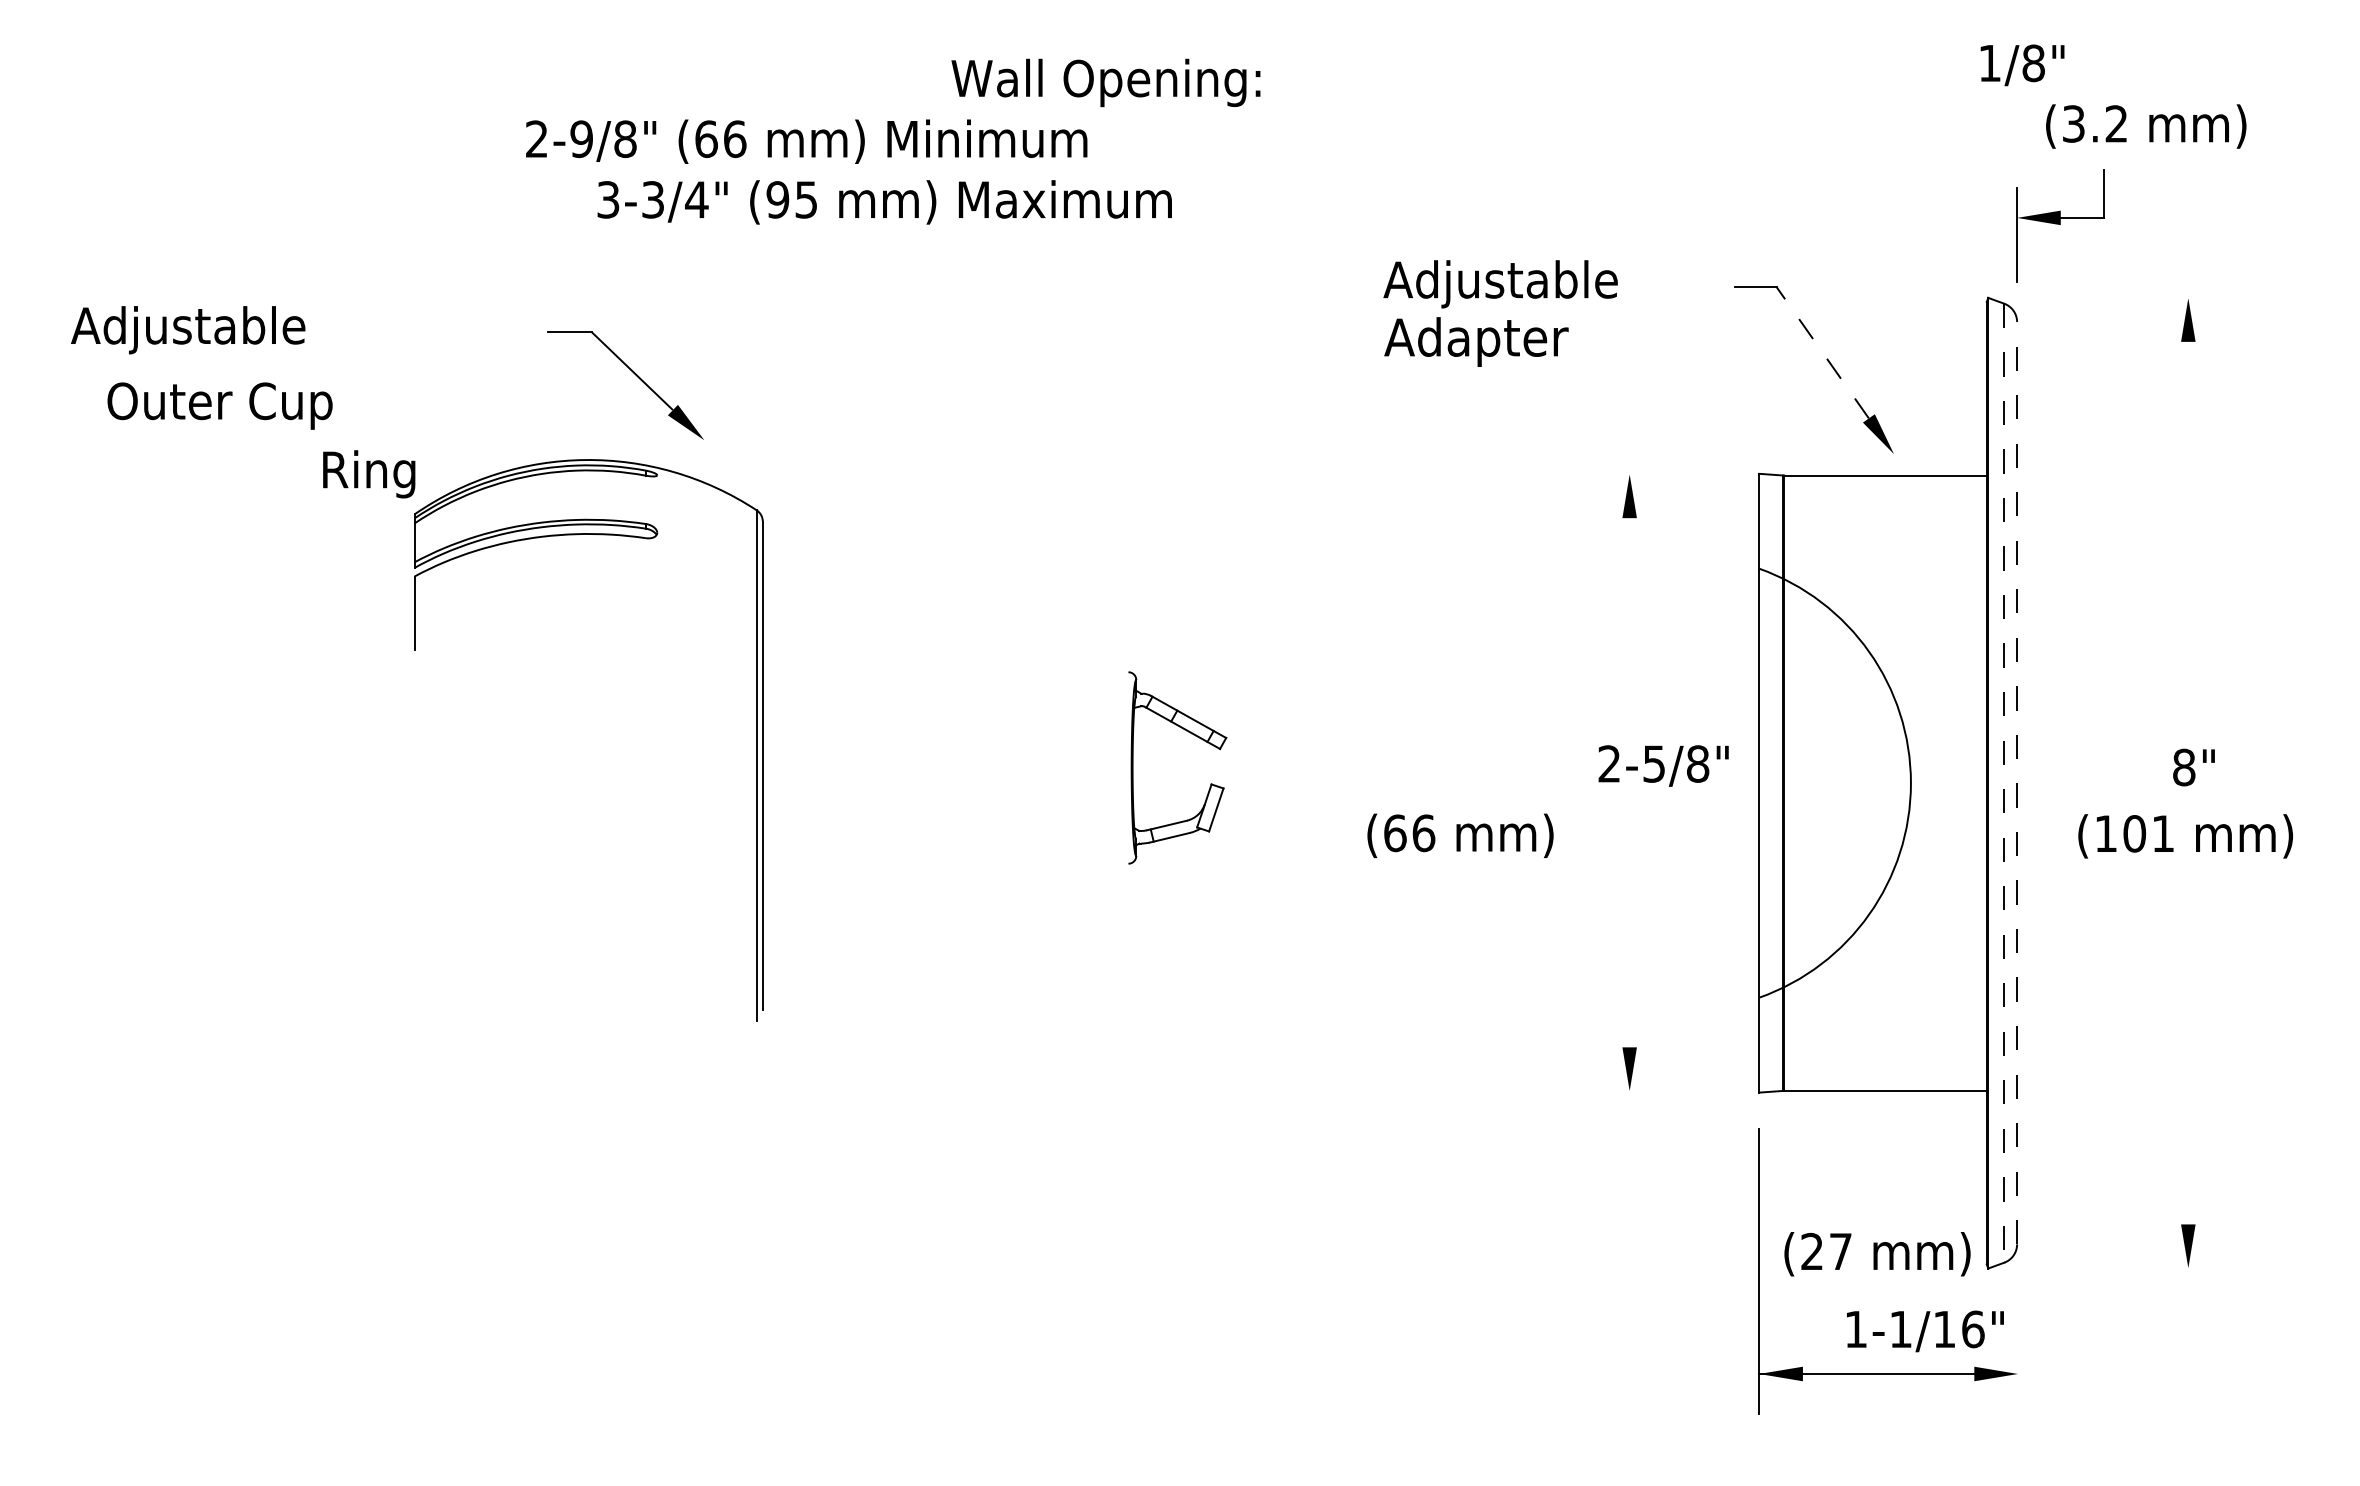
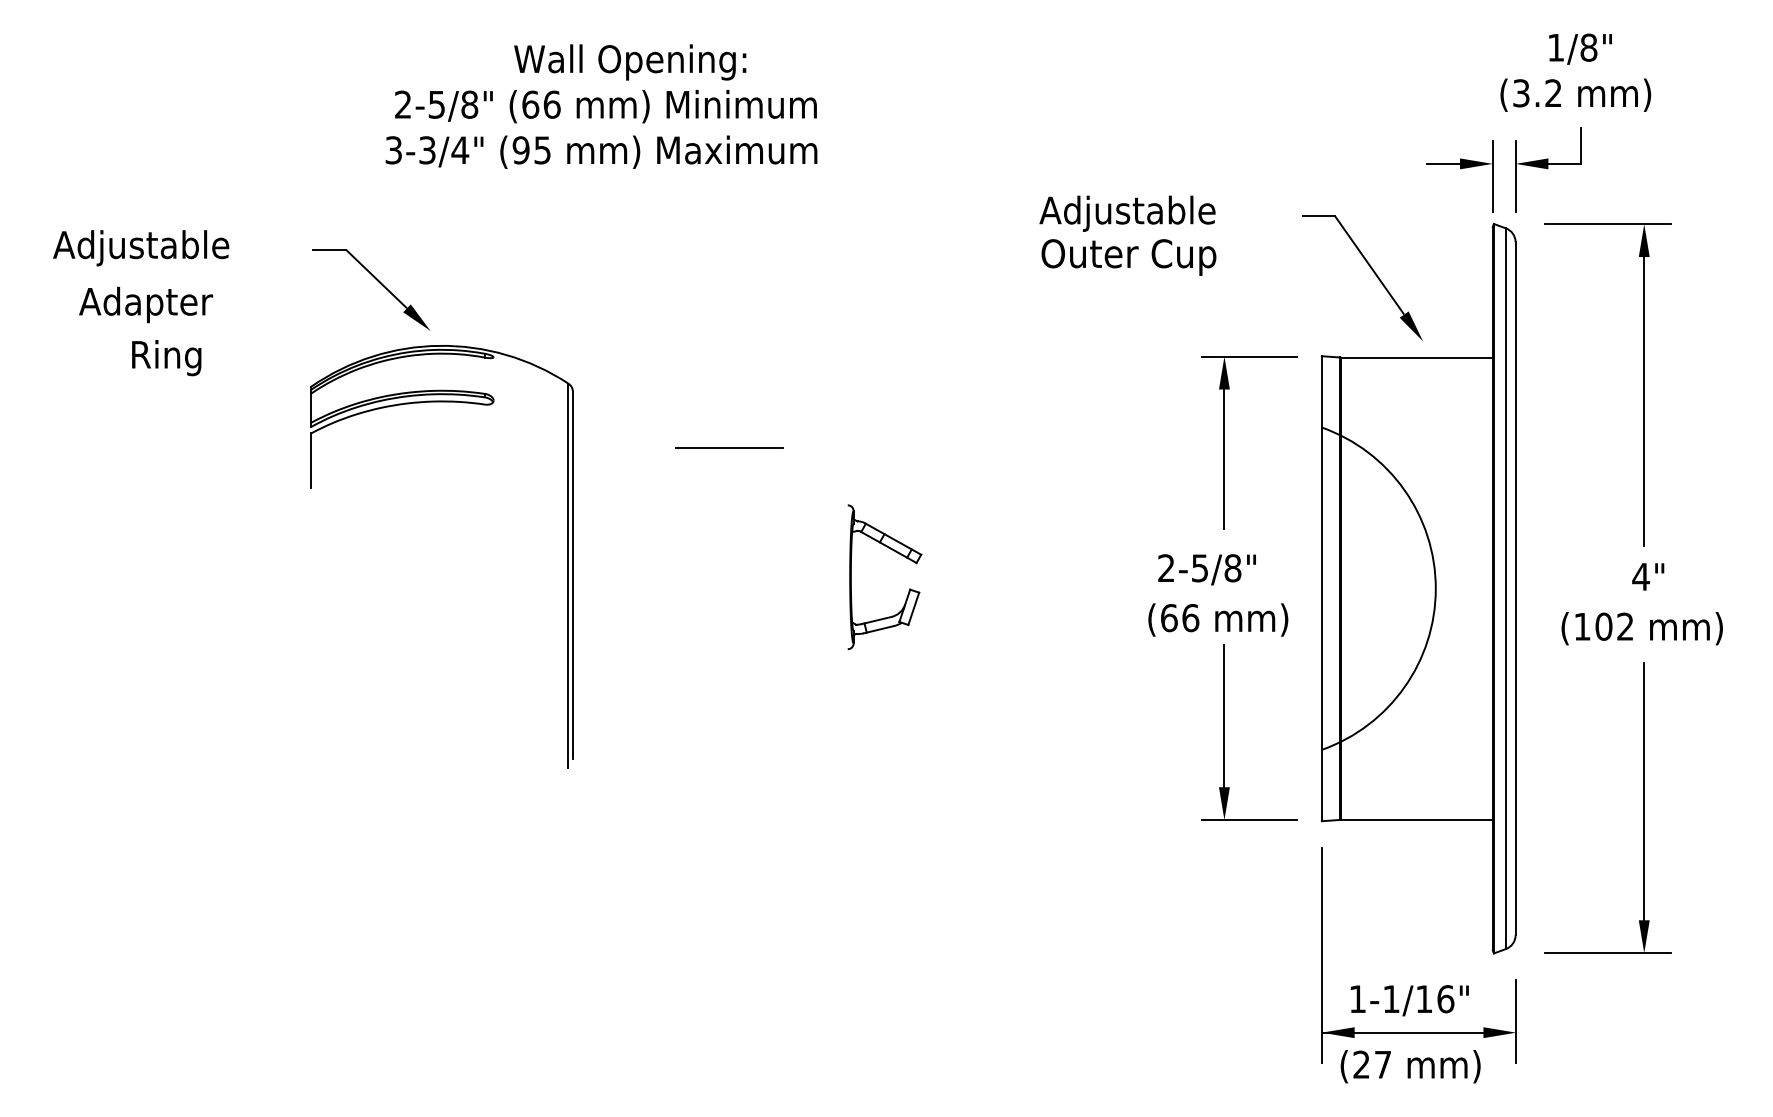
text: (2022, 65) -> (1580, 49), moved
text: (1105, 82) -> (629, 62), moved
text: (2146, 126) -> (1576, 95), moved
text: (581, 138) -> (436, 104), 2-9/8" -> 2-5/8"
text: (884, 202) -> (601, 152), moved
part: (1943, 224) -> (1460, 168), added
line: (2140, 298) -> (1608, 224), added
text: (1501, 341) -> (1128, 256), Adapter -> Outer Cup
line: (1822, 352) -> (1369, 265), dashed -> solid
part: (635, 375) -> (378, 282), moved
text: (218, 405) -> (163, 304), Outer Cup -> Adapter
text: (369, 474) -> (166, 358), moved
line: (1662, 474) -> (1249, 356), added
line: (2188, 533) -> (1644, 401), added
line: (971, 595) -> (729, 447), added
line: (1629, 610) -> (1224, 458), added
text: (1663, 765) -> (1207, 569), moved
text: (2183, 767) -> (1640, 576), 8" -> 4"
line: (2017, 782) -> (1515, 588), dashed -> solid
line: (2004, 783) -> (1506, 588), dashed -> solid
text: (2162, 833) -> (1624, 626), (101 -> (102
text: (1460, 835) -> (1218, 619), moved
line: (1629, 952) -> (1224, 715), added
line: (2188, 1053) -> (1644, 791), added
line: (1662, 1091) -> (1249, 820), added
text: (1877, 1254) -> (1410, 1066), moved
line: (2140, 1268) -> (1608, 953), added
text: (1925, 1331) -> (1409, 1000), moved
line: (2018, 1358) -> (1516, 1021), added

